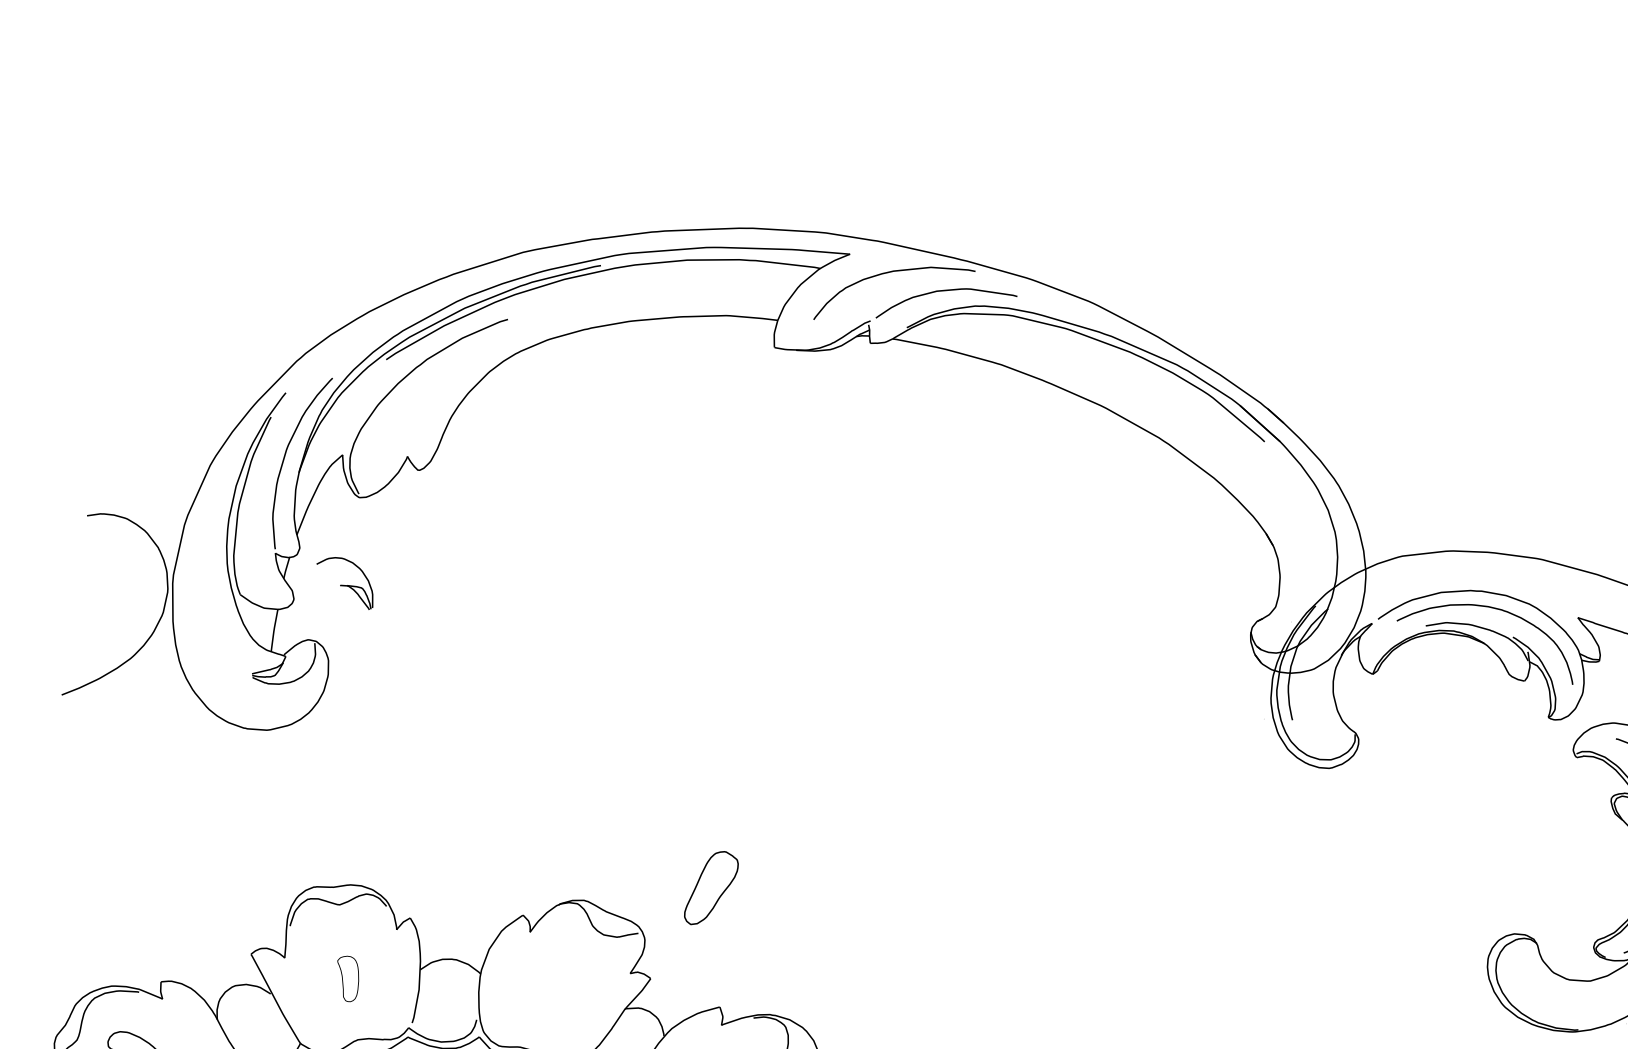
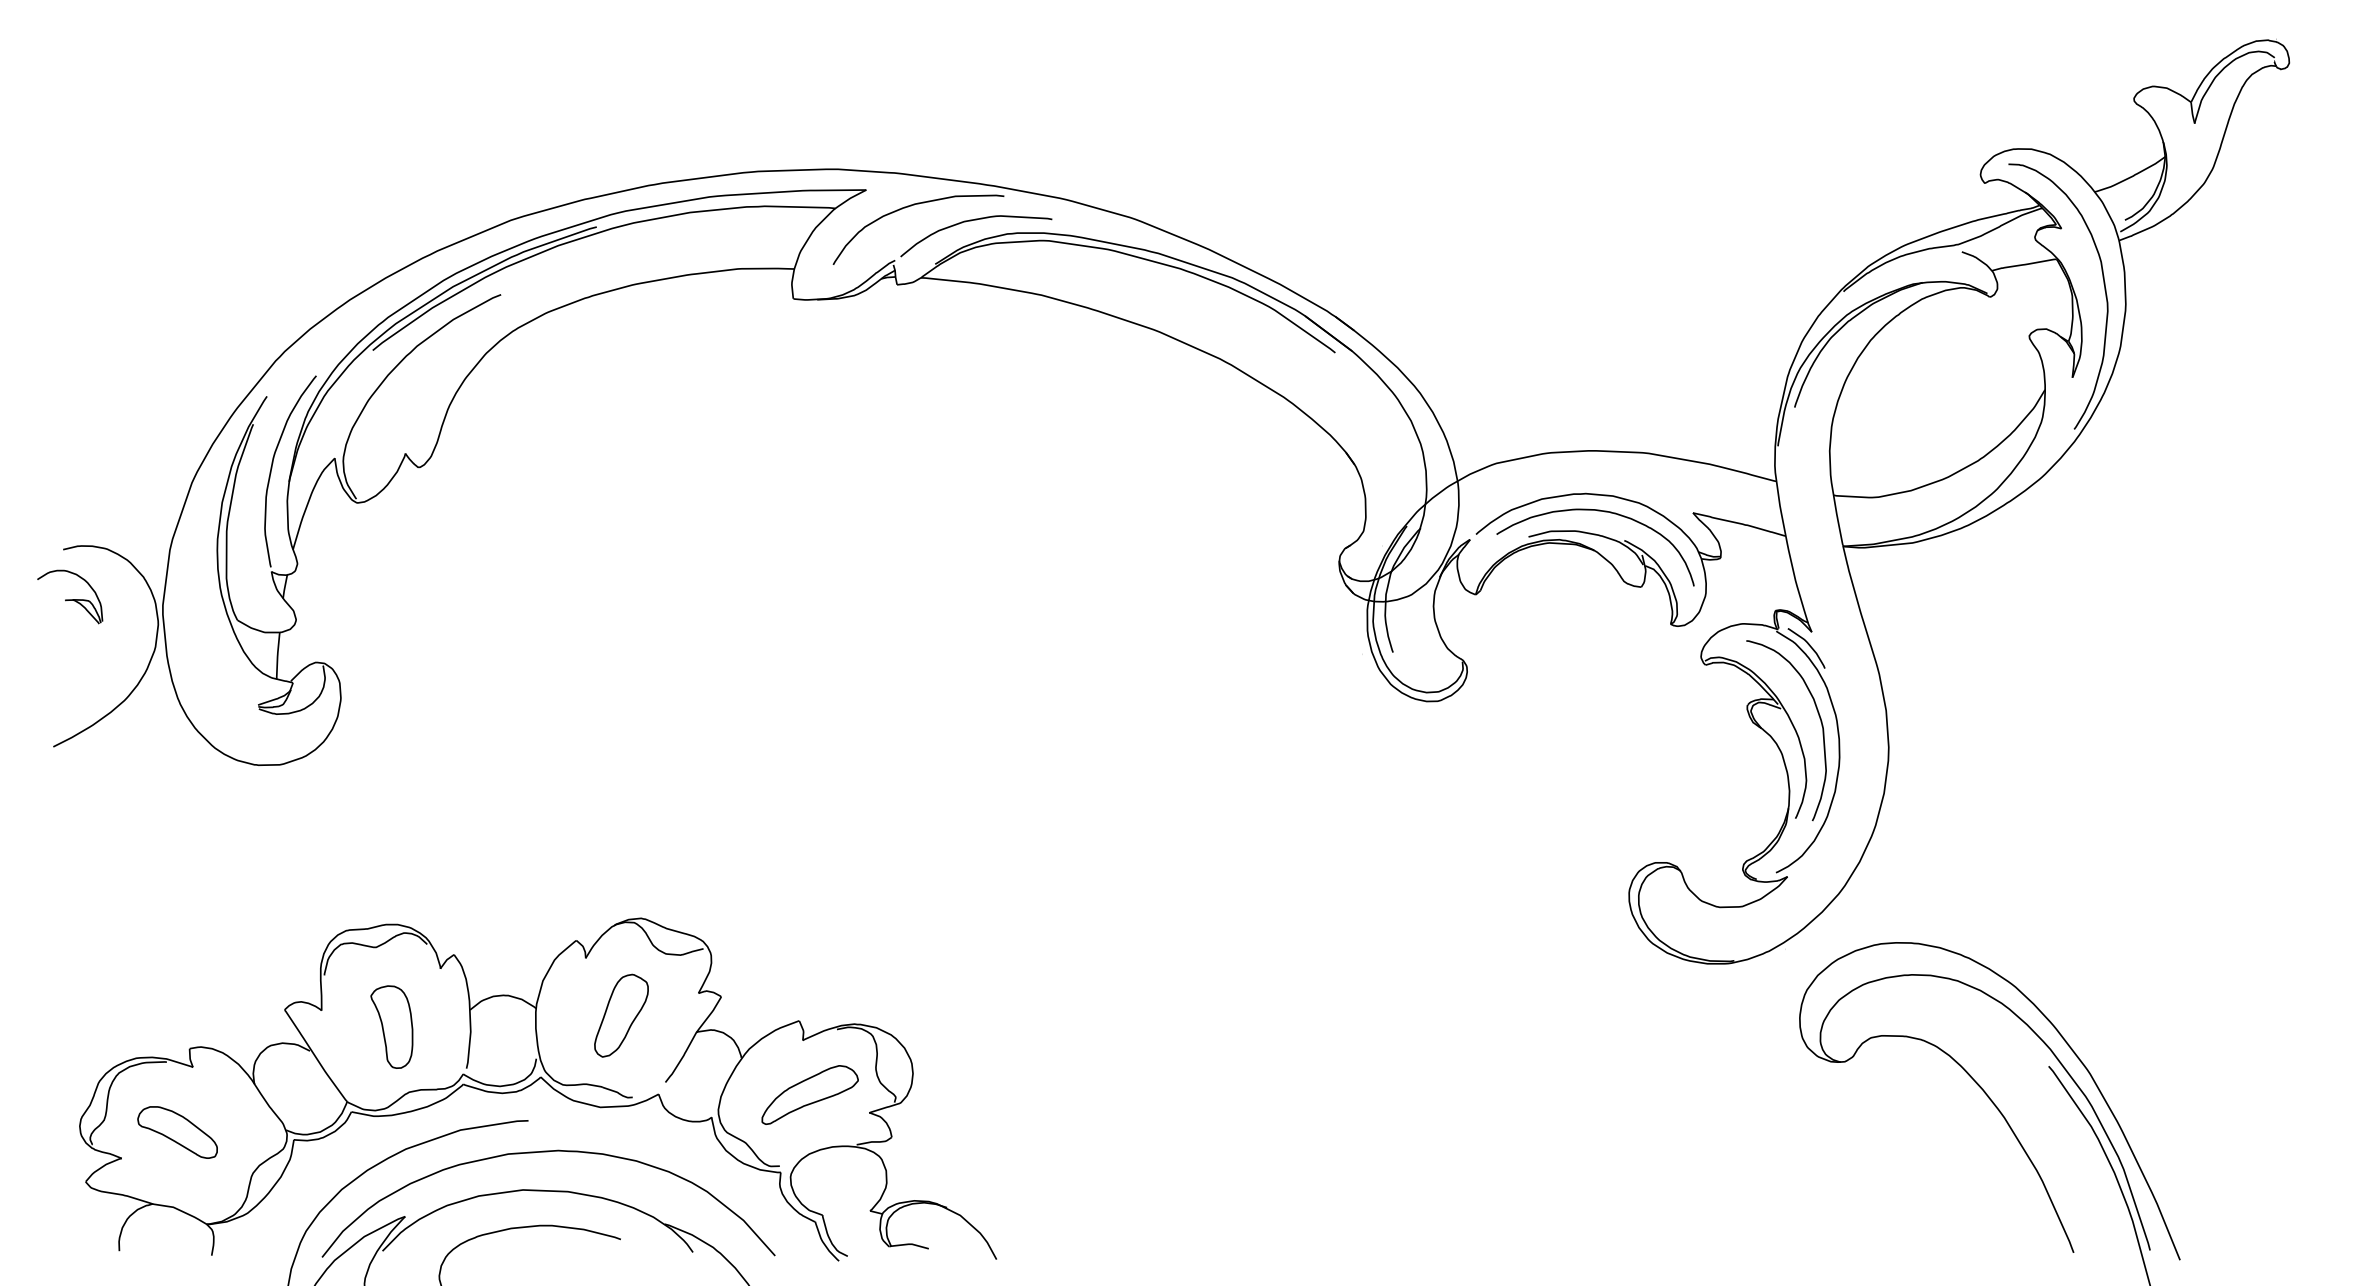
part: (345, 582) -> (70, 596), moved
part: (711, 888) -> (621, 1015), moved
part: (347, 978) -> (391, 1026), size x1.67

